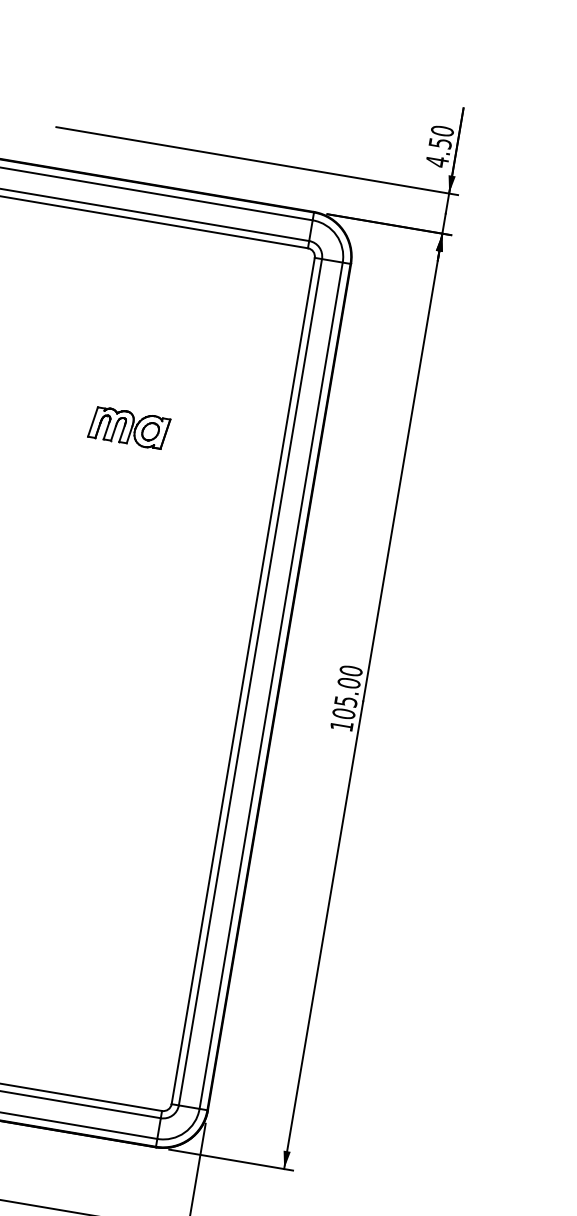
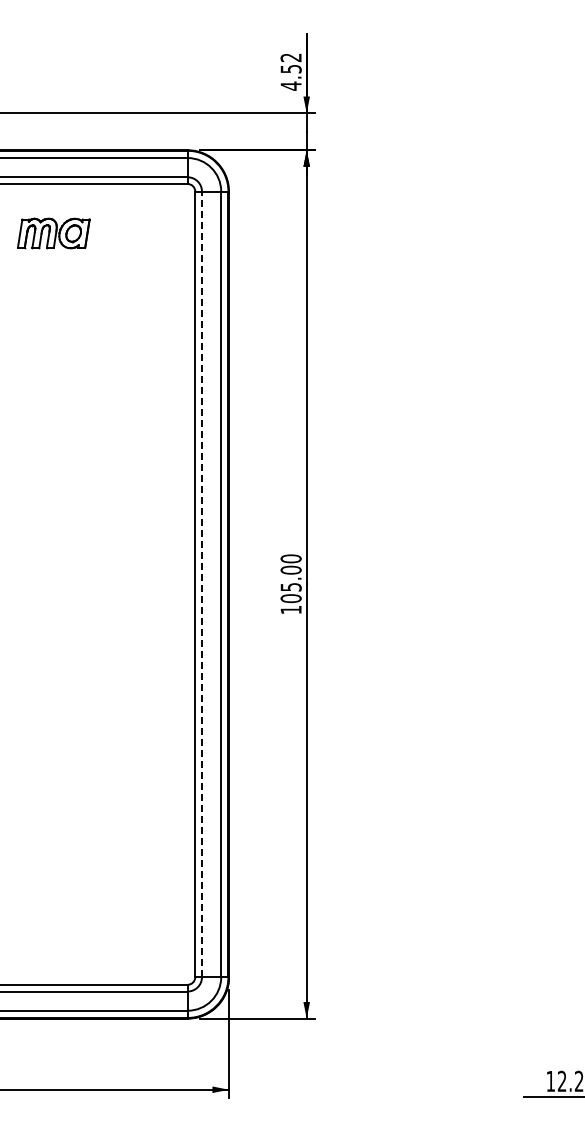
text: (441, 130) -> (290, 57), 4.50 -> 4.52
part: (128, 427) -> (53, 233), moved
line: (250, 682) -> (202, 584), solid -> dashed

